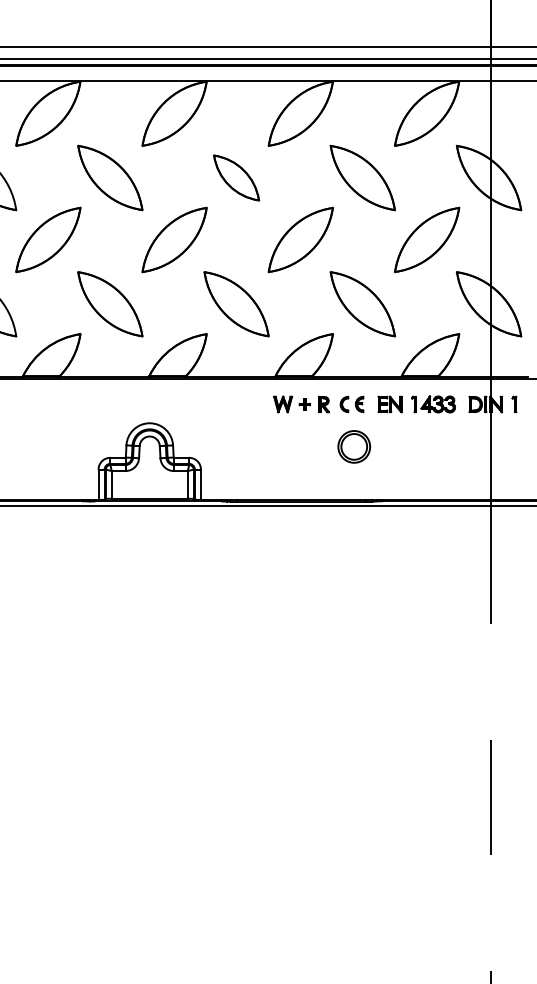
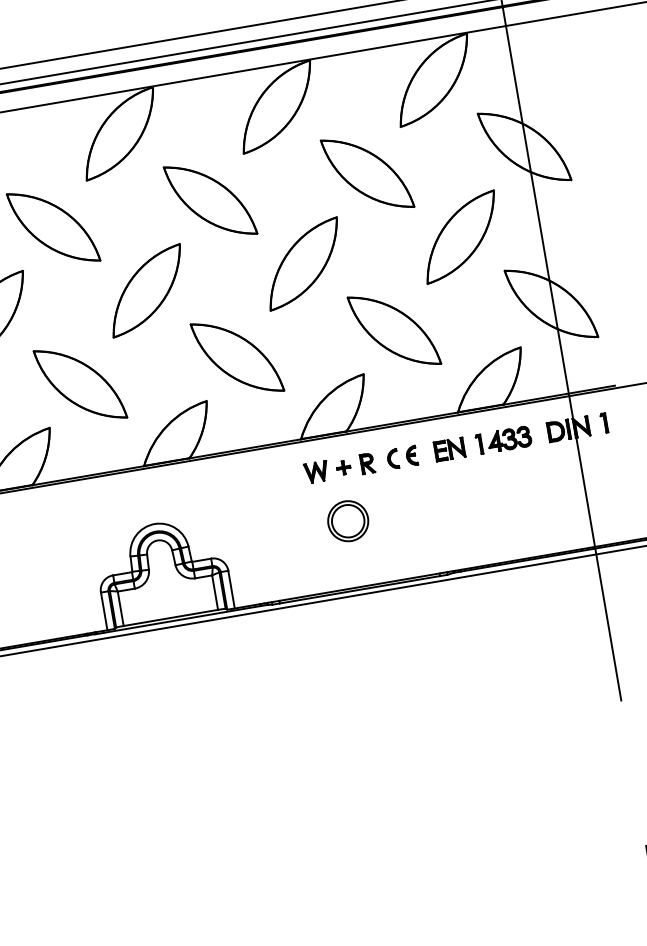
part: (236, 177) -> (210, 199), size x1.43
part: (354, 446) -> (348, 520), moved

